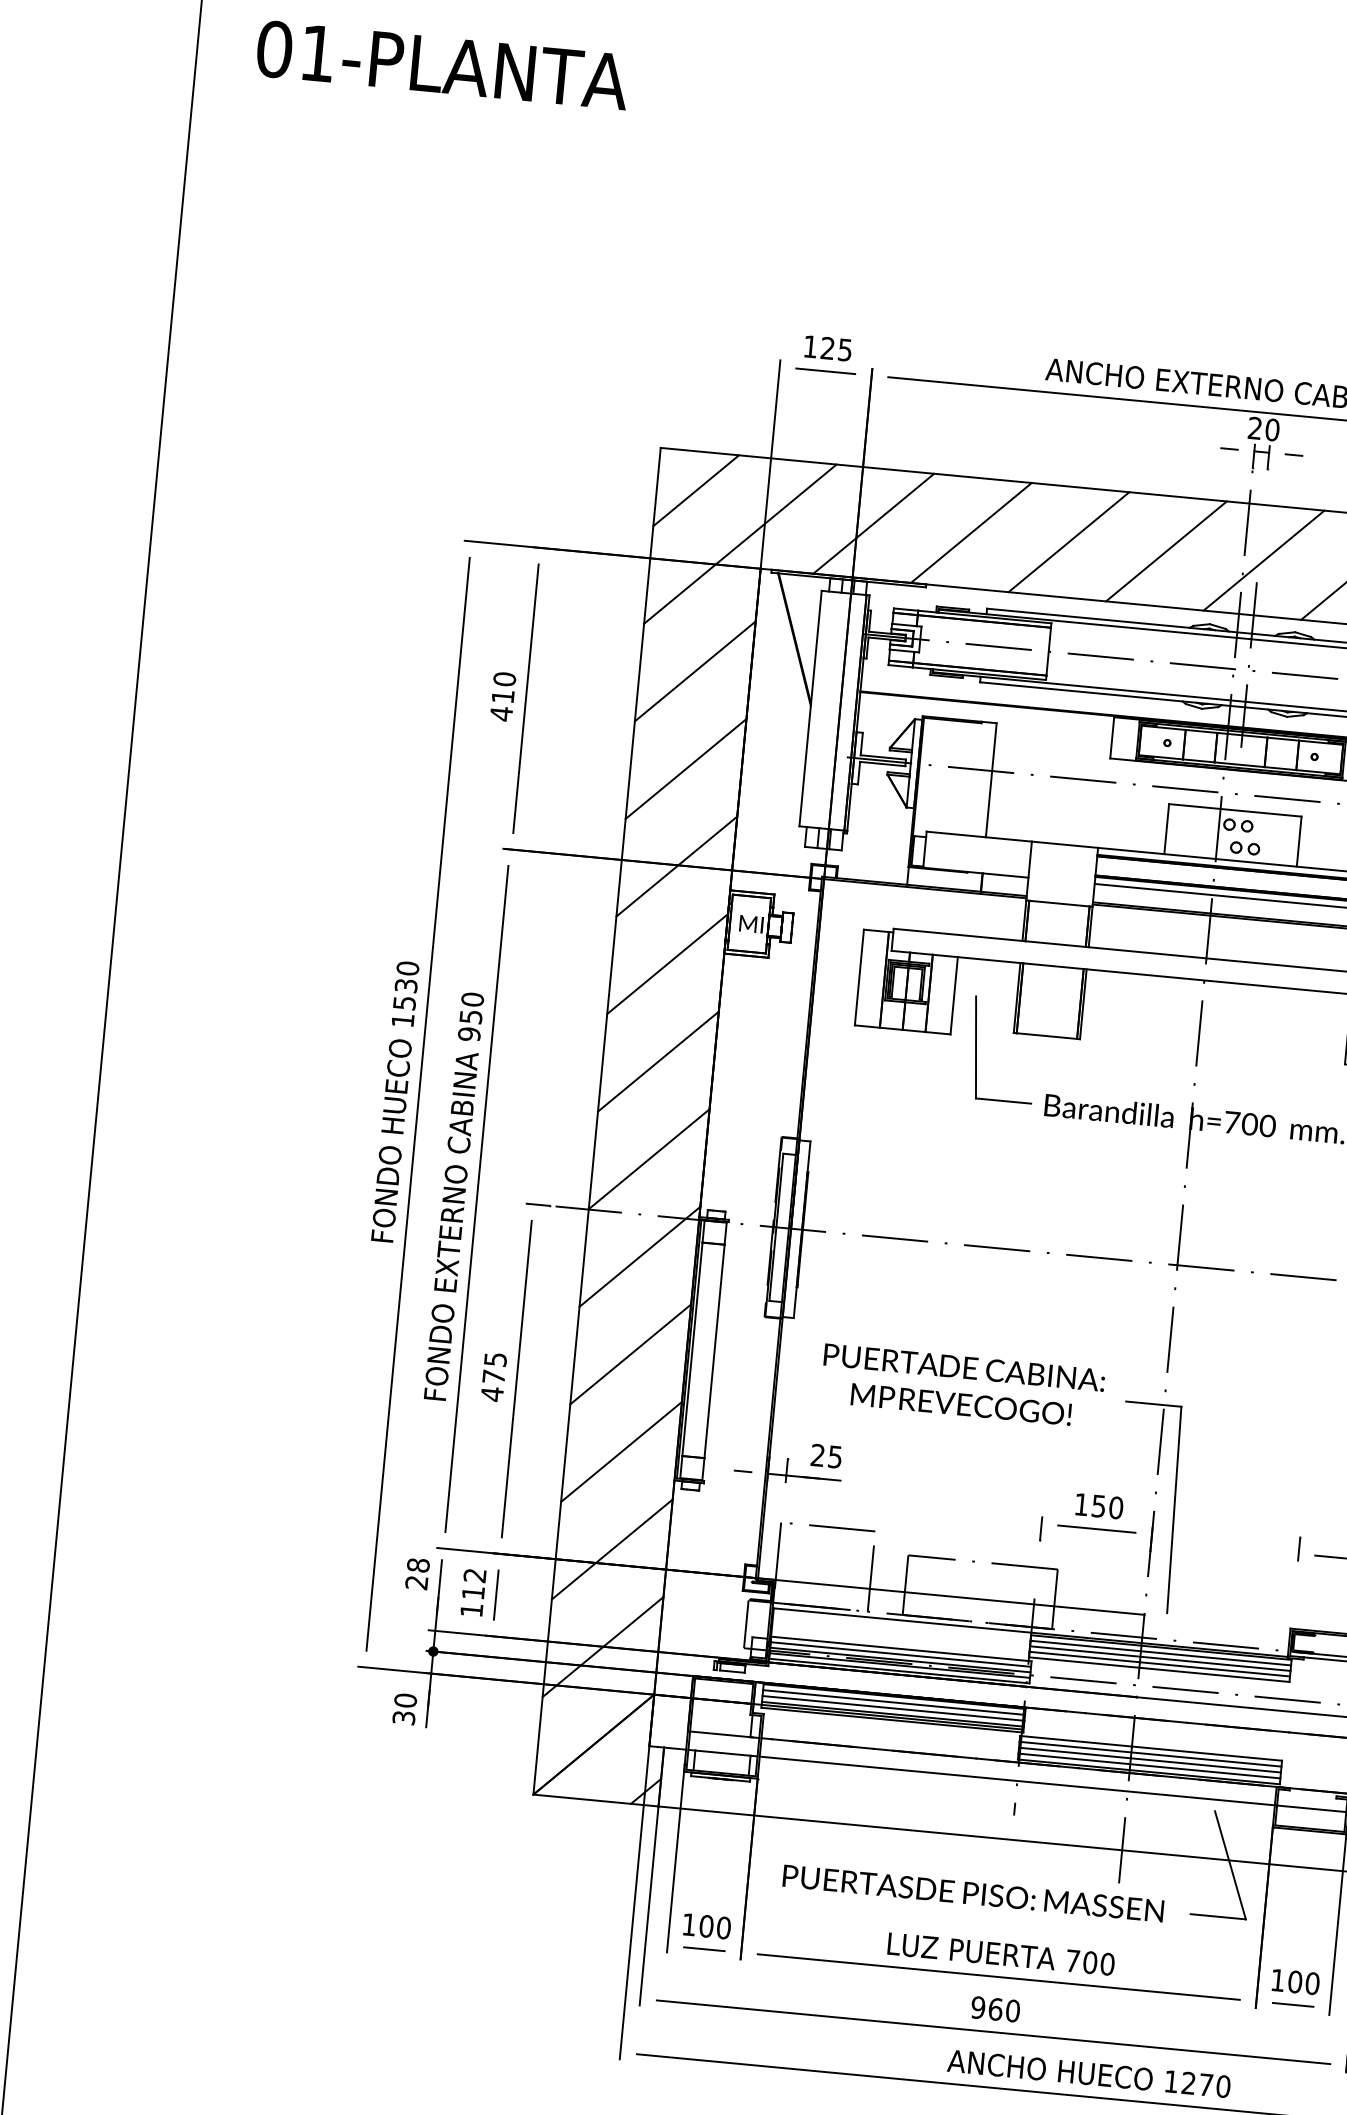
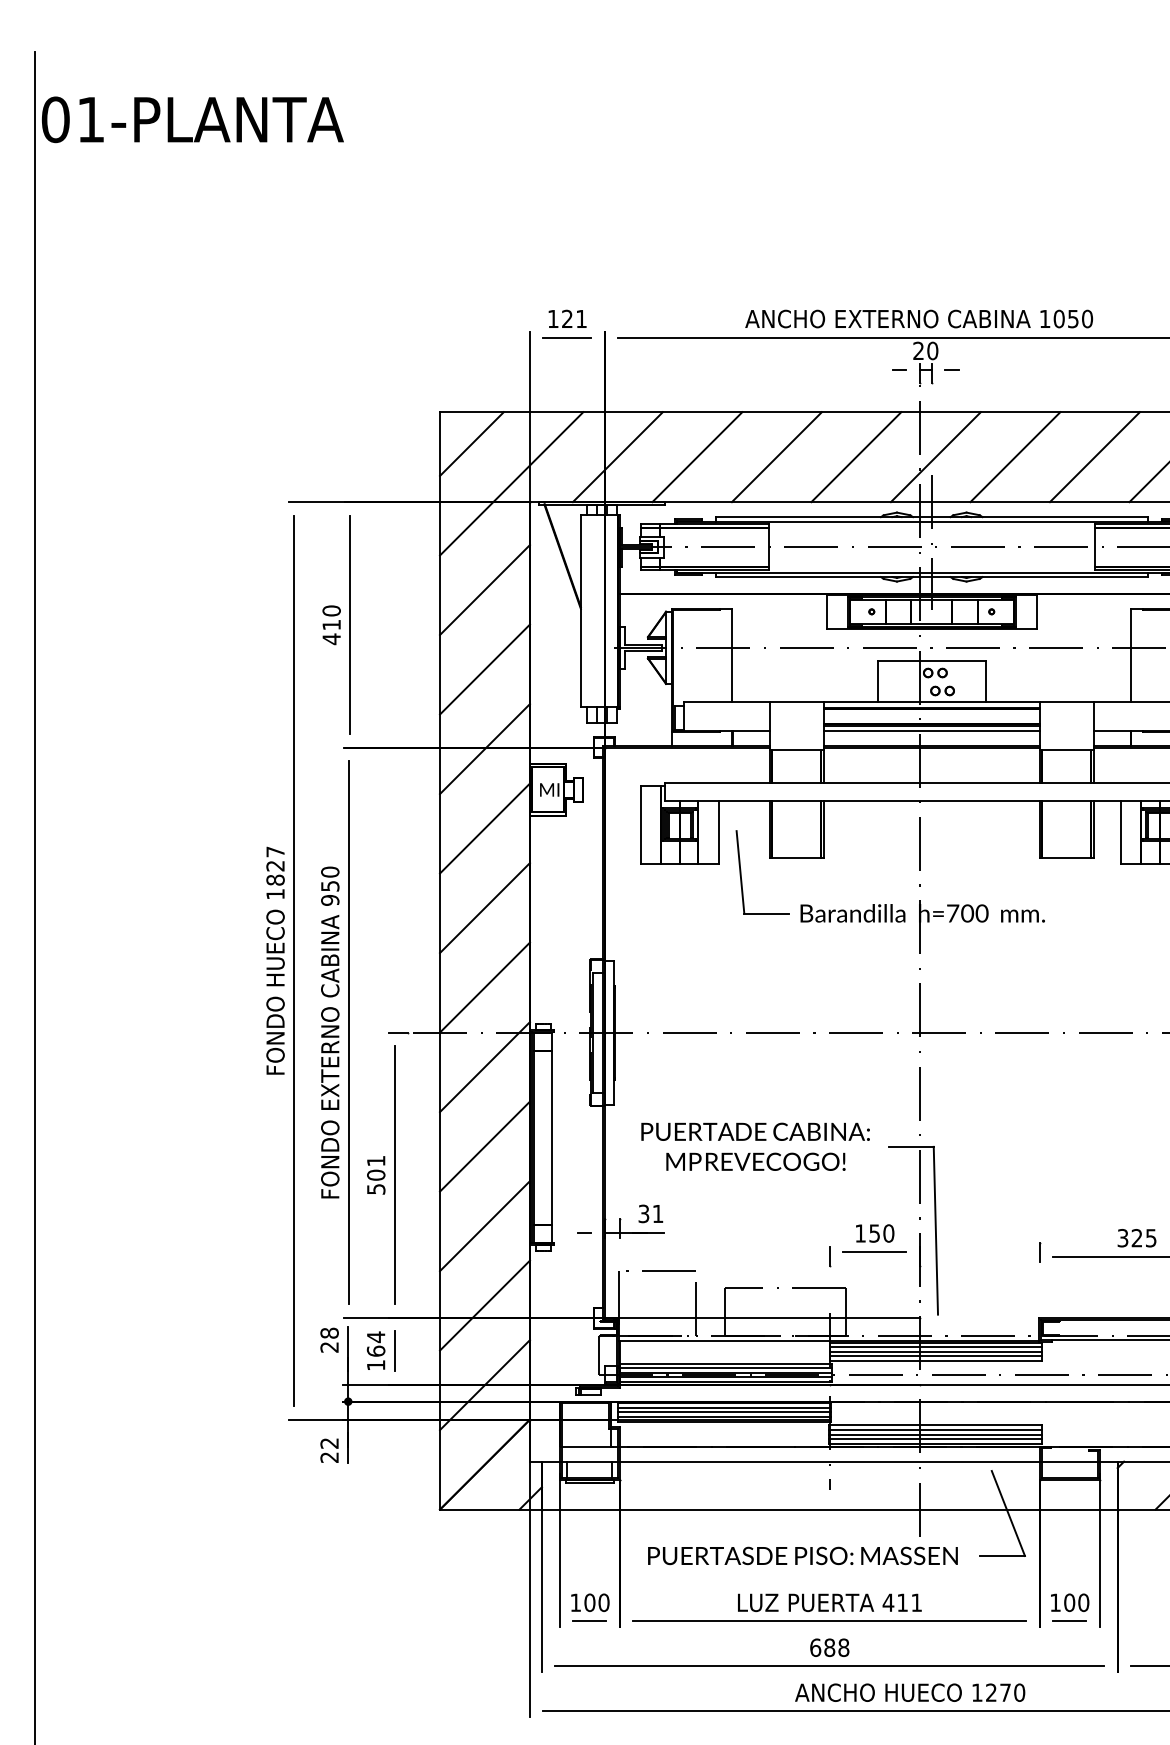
text: (442, 64) -> (192, 119), moved
text: (845, 350) -> (581, 319), 125 -> 121
text: (406, 985) -> (275, 865), 1530 -> 1827
text: (494, 1377) -> (376, 1175), 475 -> 501
text: (825, 1456) -> (650, 1214), 25 -> 31
text: (473, 1583) -> (375, 1343), 112 -> 164
text: (404, 1708) -> (329, 1449), 30 -> 22
text: (1090, 1962) -> (902, 1602), 700 -> 411
text: (995, 2009) -> (829, 1647), 960 -> 688

